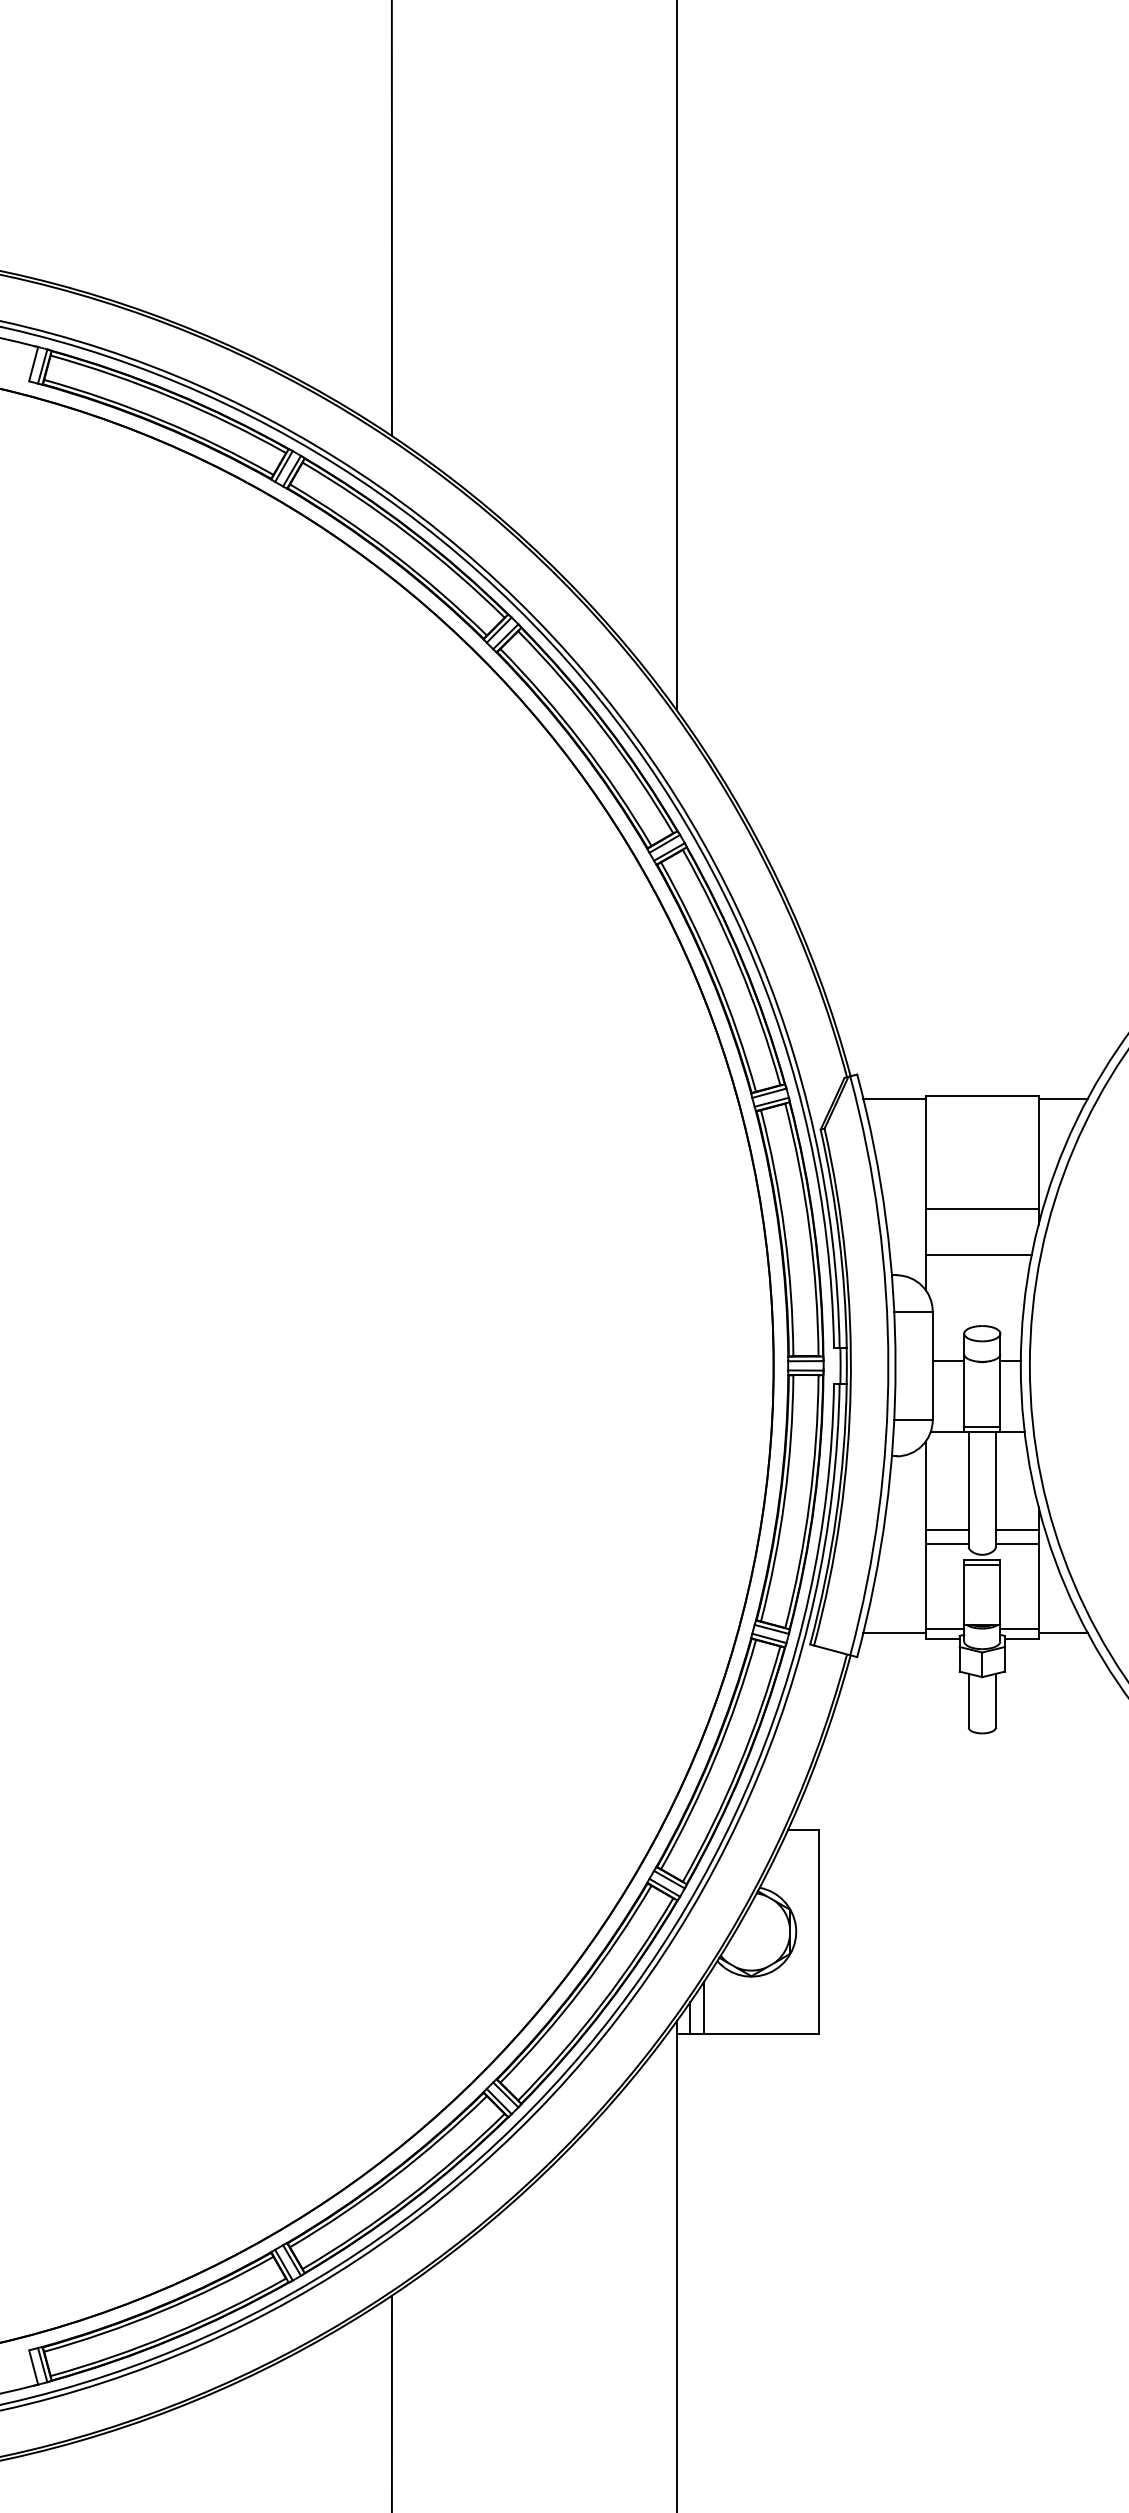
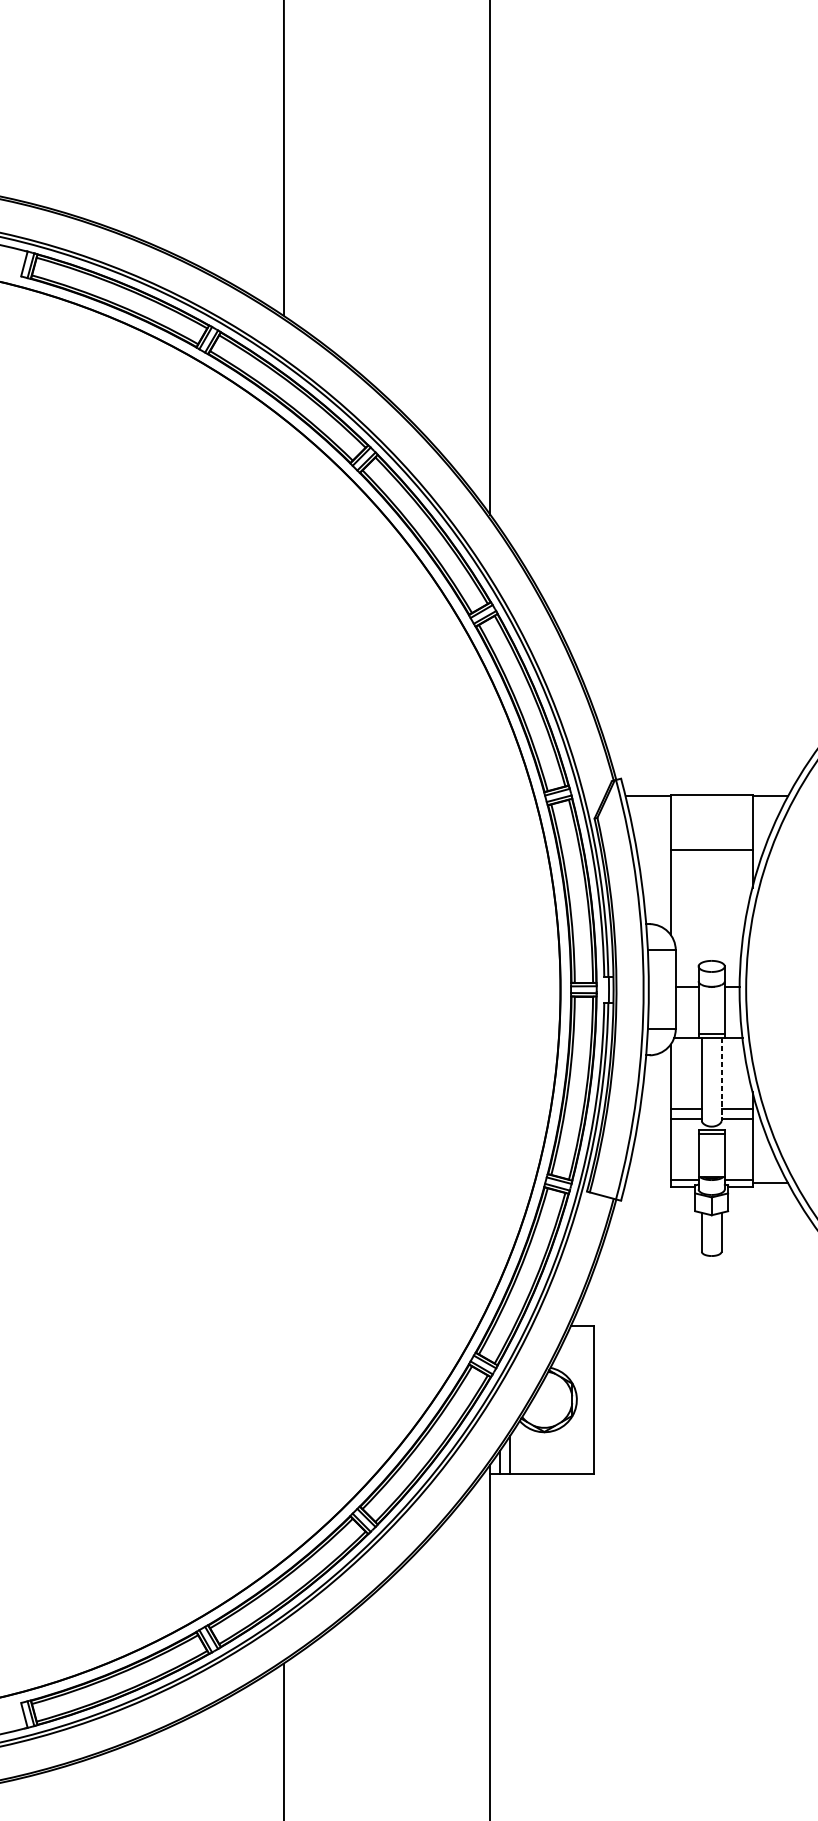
line: (981, 1208) -> (711, 849), moved
line: (978, 1254) -> (708, 909), removed
line: (995, 1490) -> (721, 1080), solid -> dashed
line: (894, 1633) -> (648, 1183), removed

